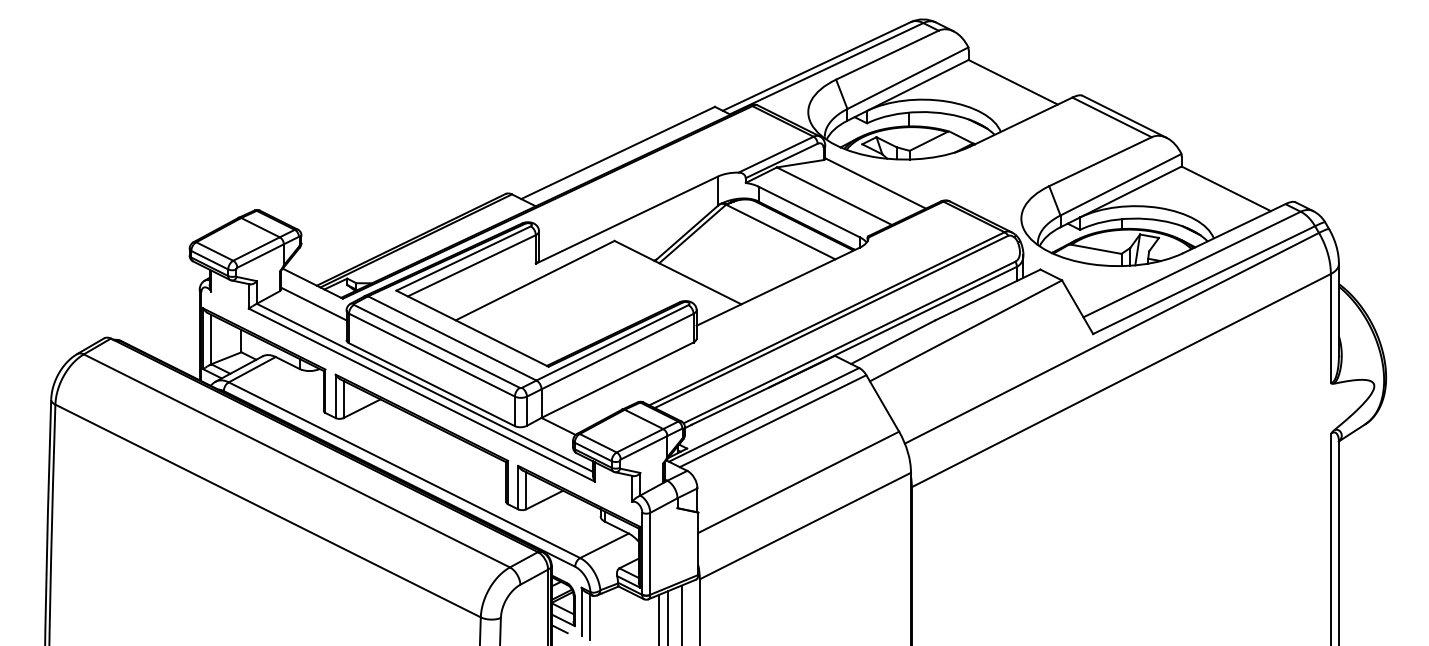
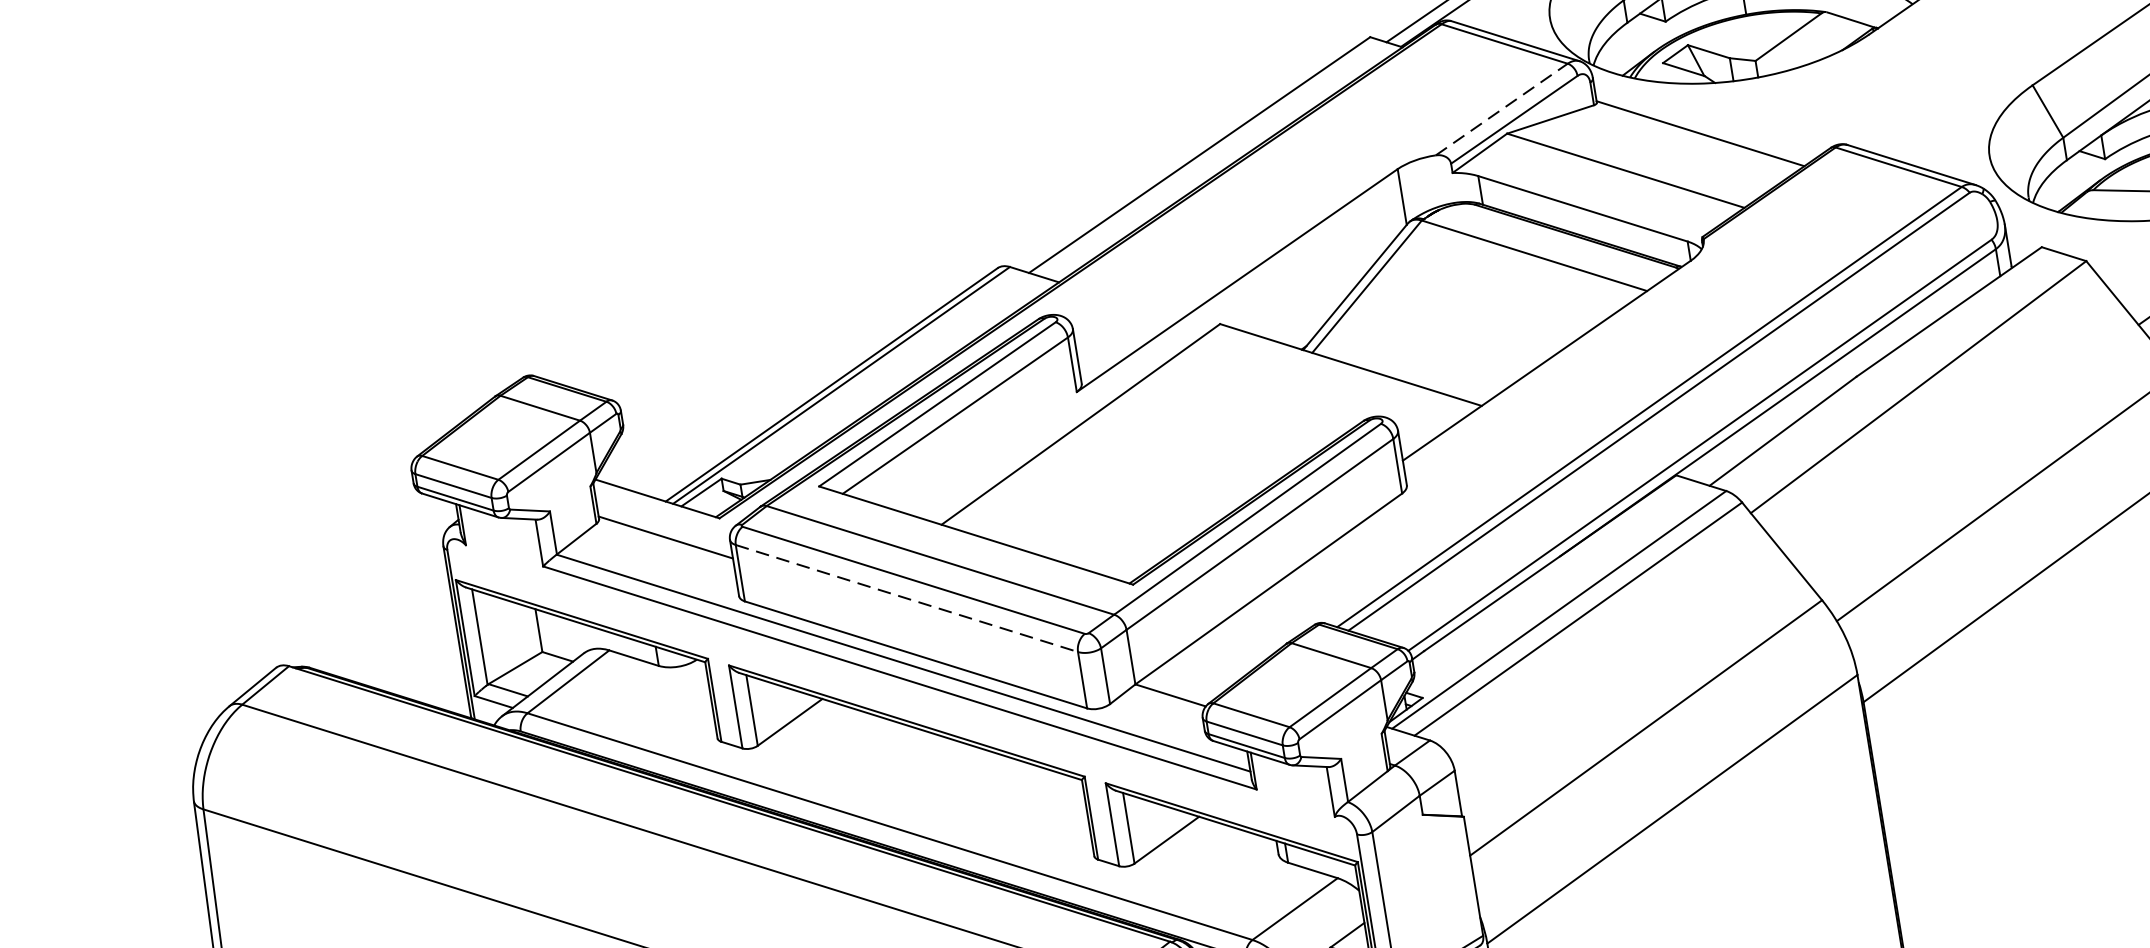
line: (776, 154) -> (1502, 109), solid -> dashed
line: (431, 355) -> (906, 599), solid -> dashed

